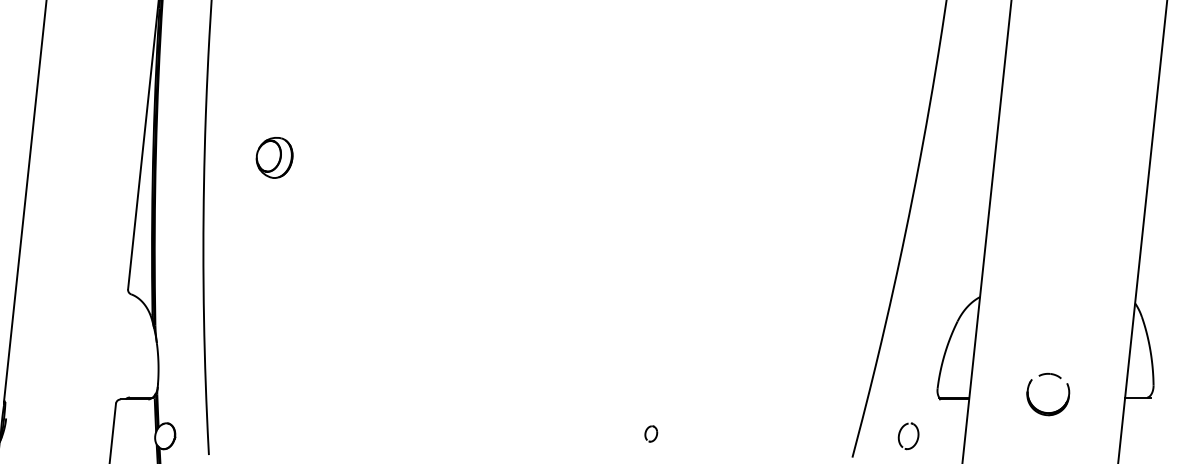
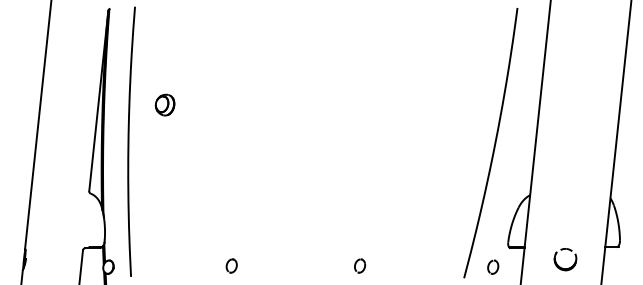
part: (273, 156) -> (164, 104), moved
part: (1042, 409) -> (562, 267), moved
part: (402, 432) -> (231, 265), added
part: (650, 432) -> (359, 265), size x1.67

